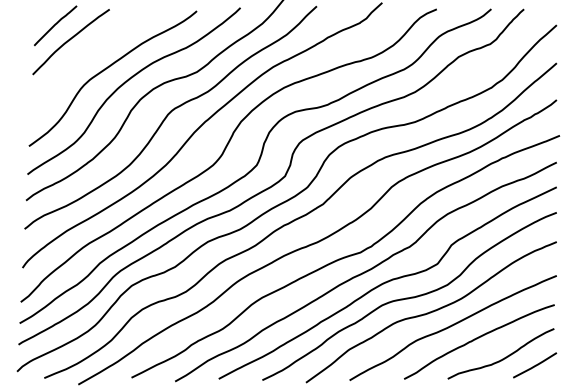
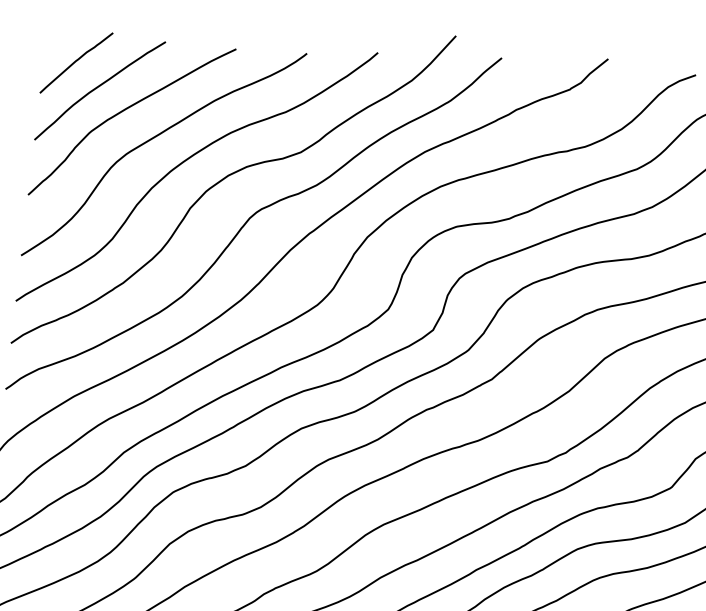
curve: (86, 54) -> (123, 112), added

